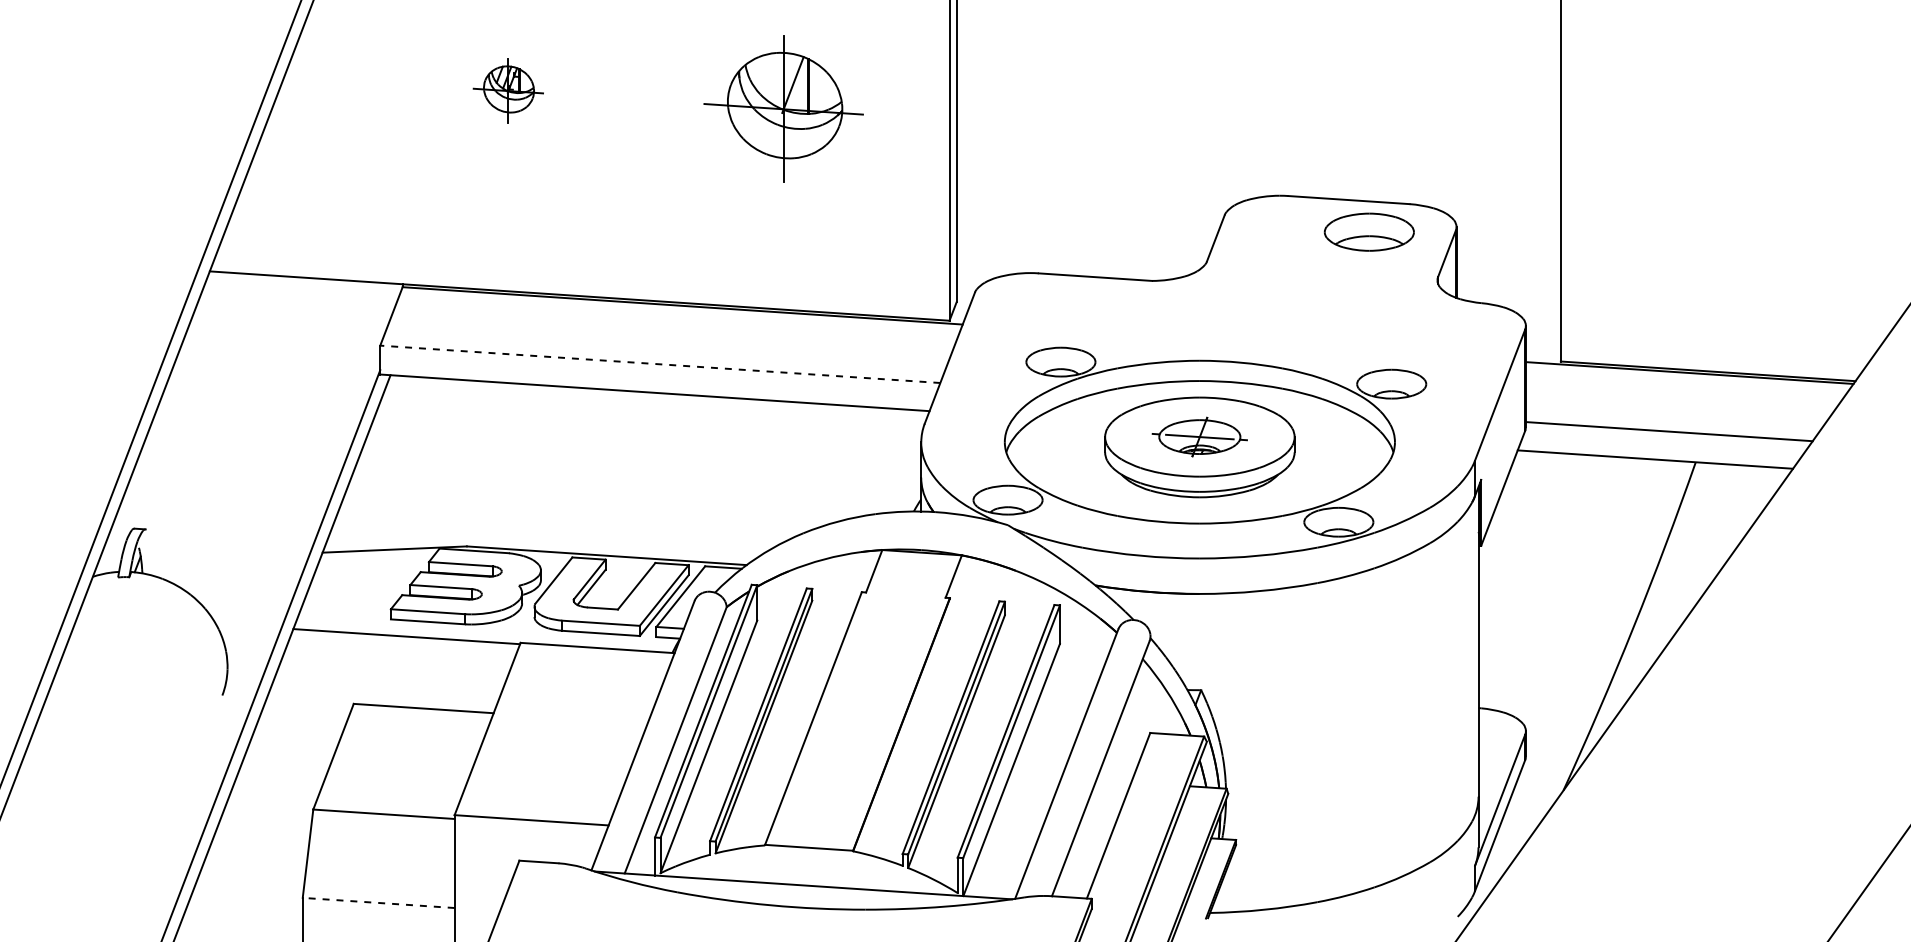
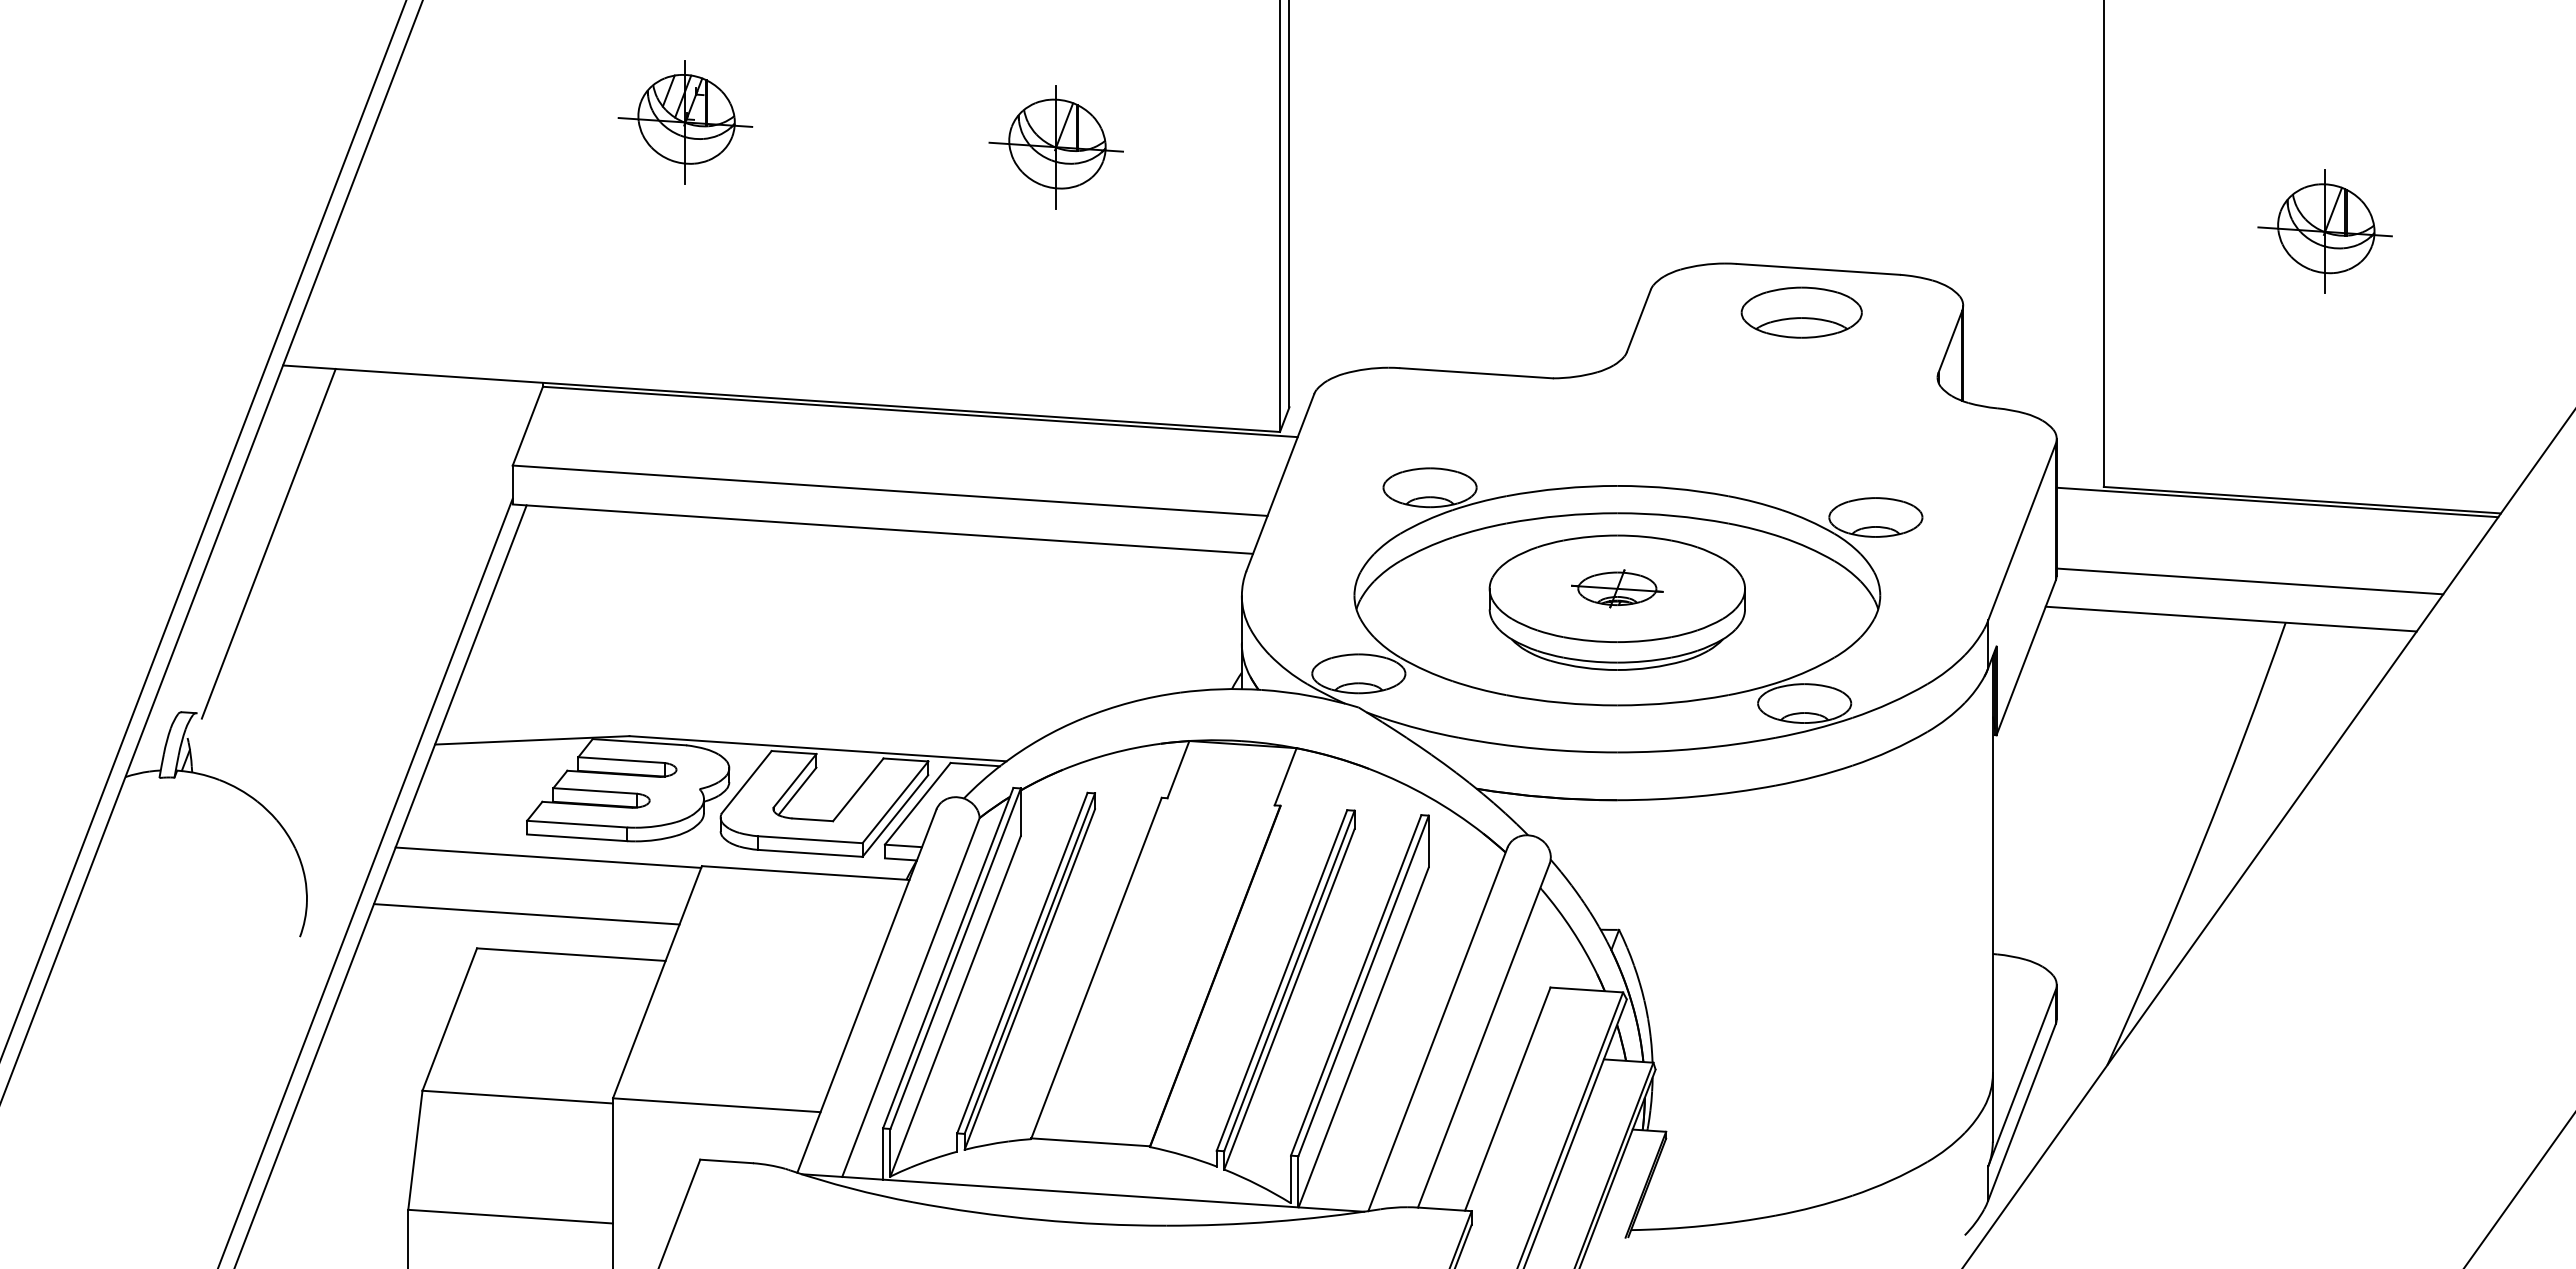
part: (508, 91) -> (685, 122), size x1.43
part: (782, 109) -> (1055, 147), size x0.62
part: (1724, 171) -> (2324, 231), added
part: (1369, 232) -> (1801, 312), moved
line: (659, 364) -> (889, 490), dashed -> solid
line: (199, 403) -> (268, 543), added
part: (1199, 436) -> (1617, 588), size x0.71
line: (390, 678) -> (526, 914), added
line: (378, 902) -> (510, 1216), dashed -> solid

